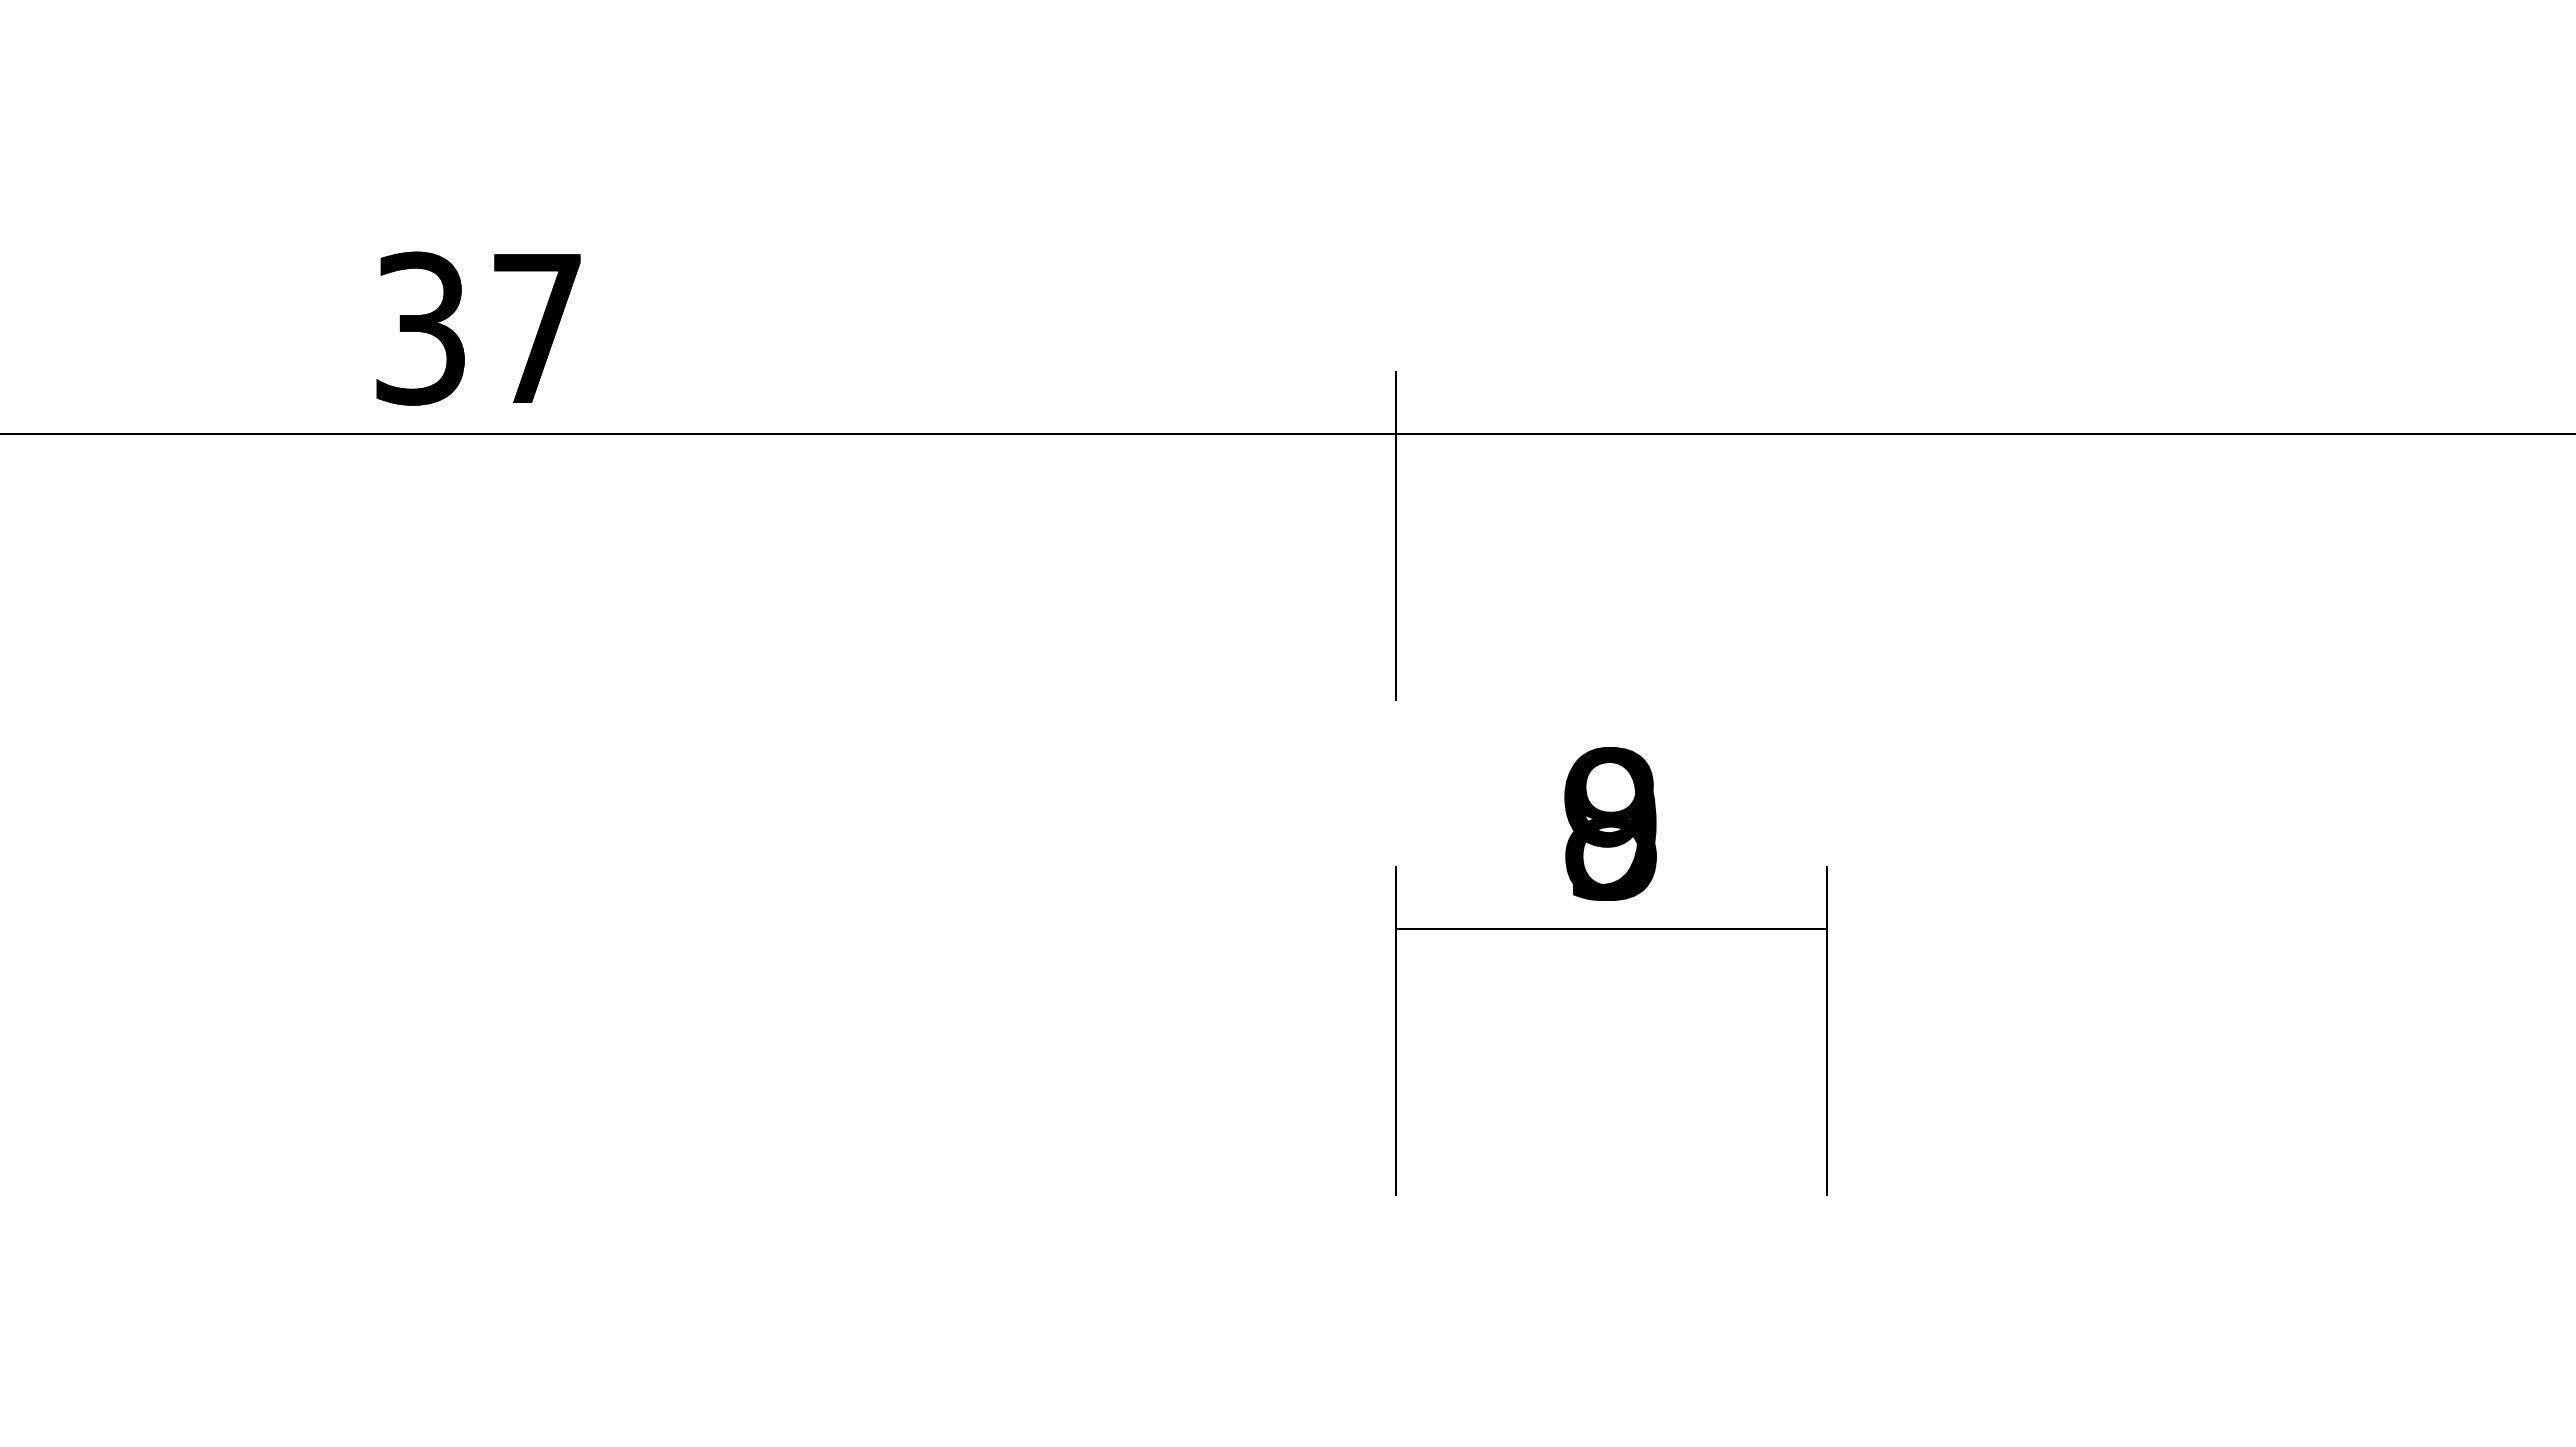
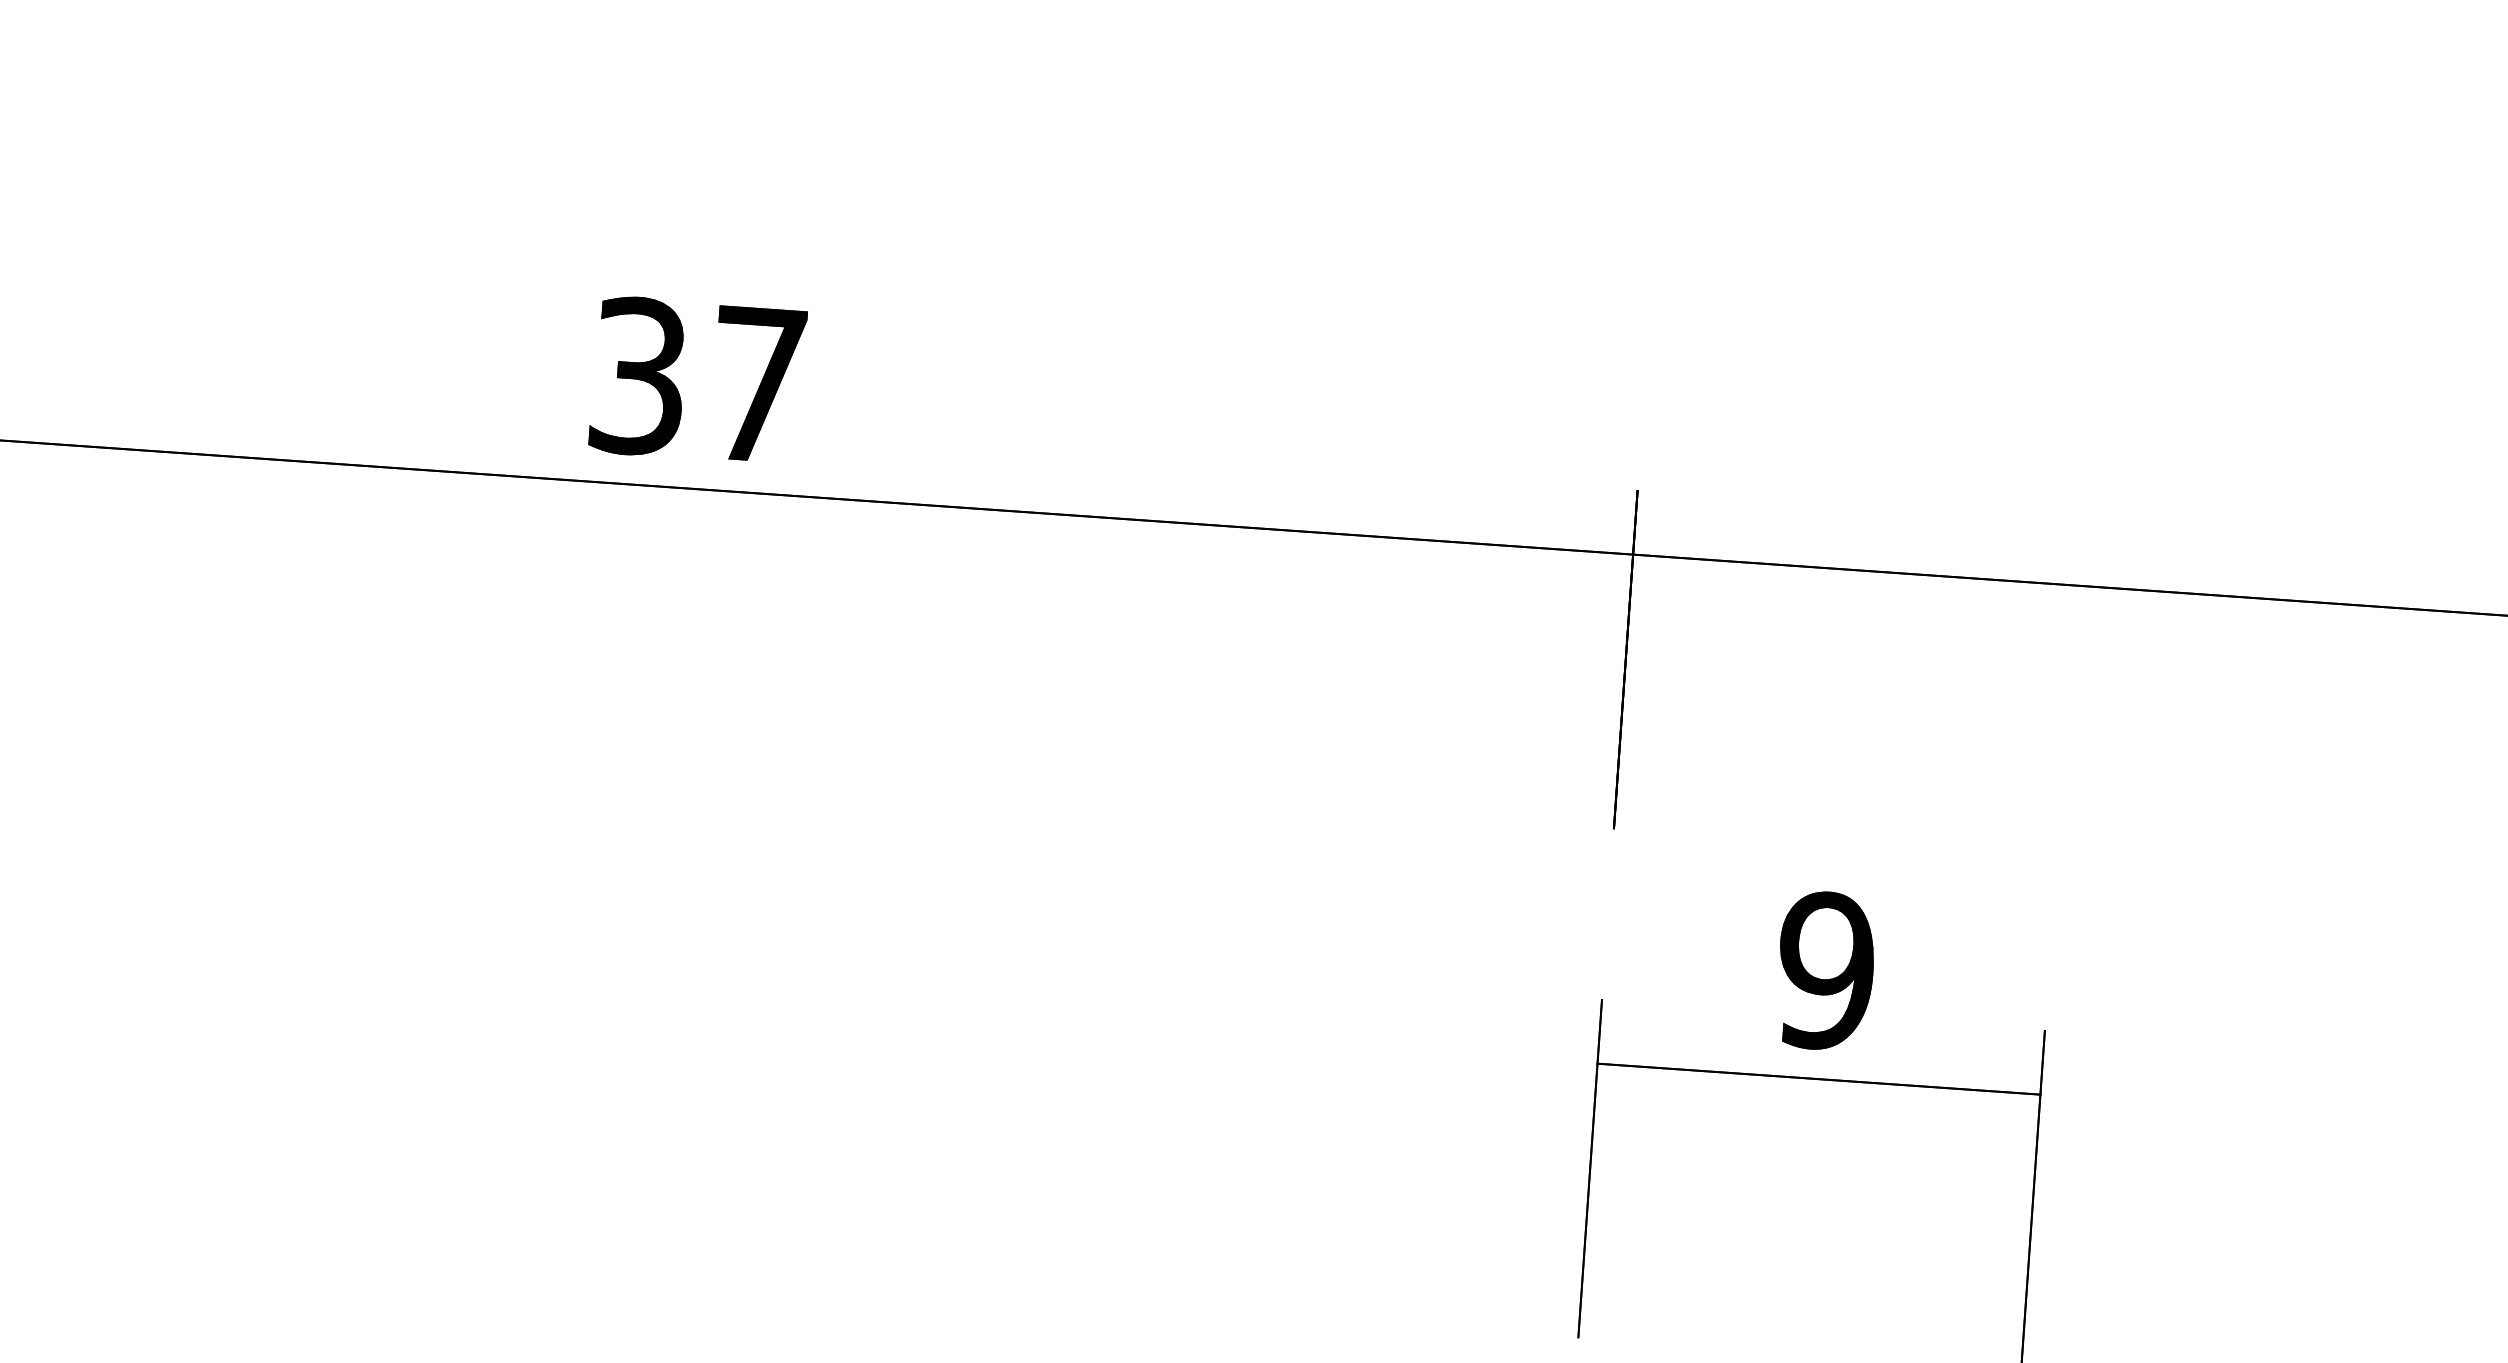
text: (1610, 823) -> (1825, 970), 8 -> 9

